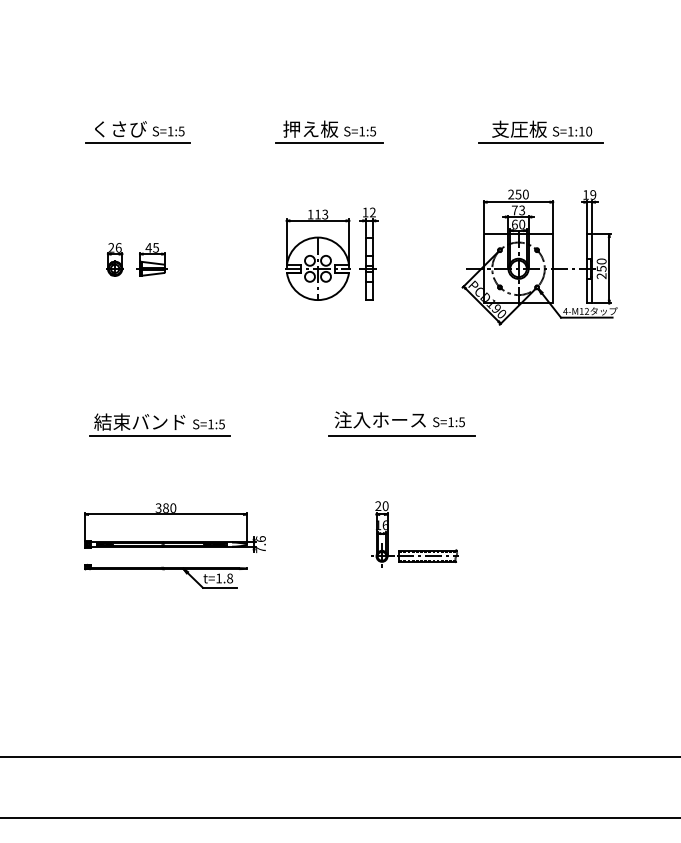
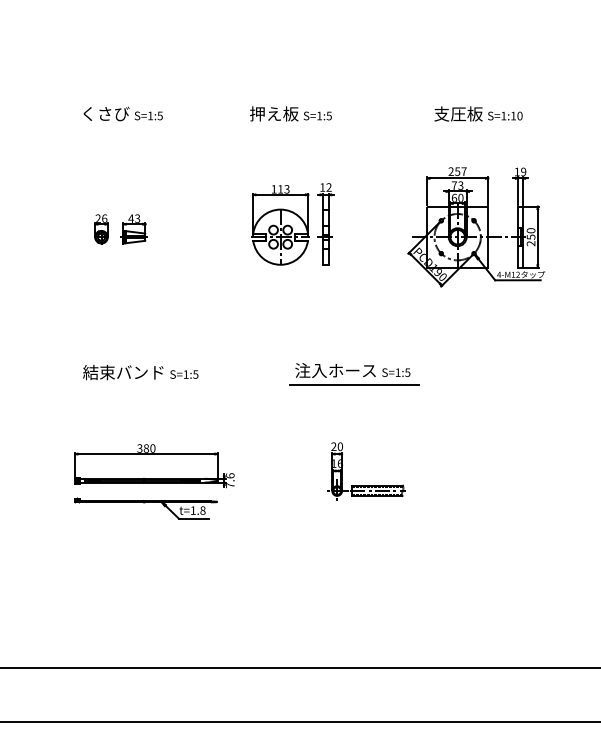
line: (138, 143) -> (122, 126), removed
line: (329, 143) -> (290, 126), removed
line: (540, 143) -> (477, 126), removed
text: (525, 194) -> (463, 171), 250 -> 257
text: (155, 247) -> (137, 218), 45 -> 43
line: (159, 436) -> (140, 385), removed

